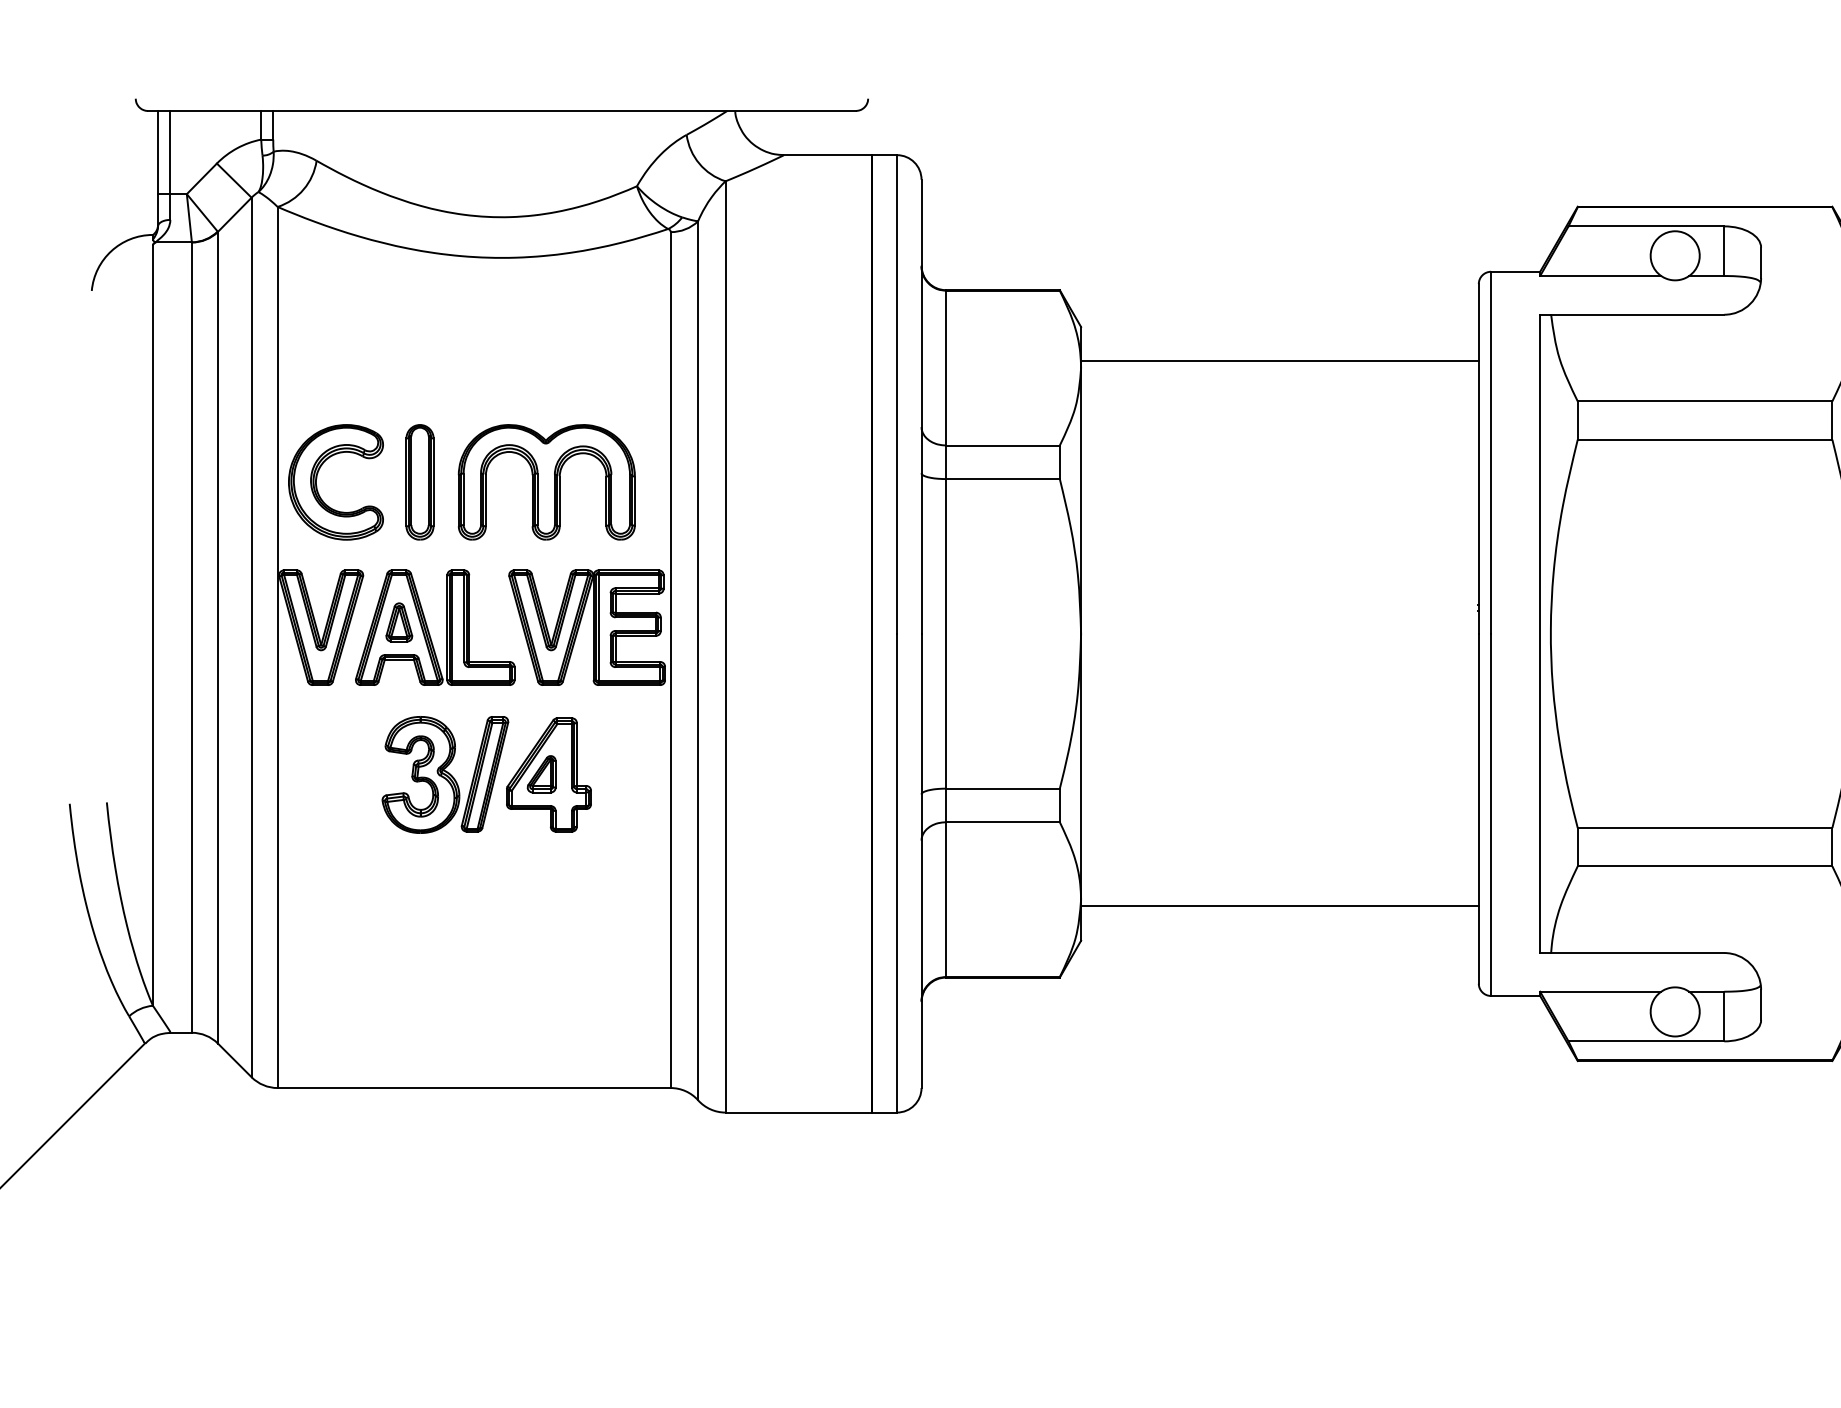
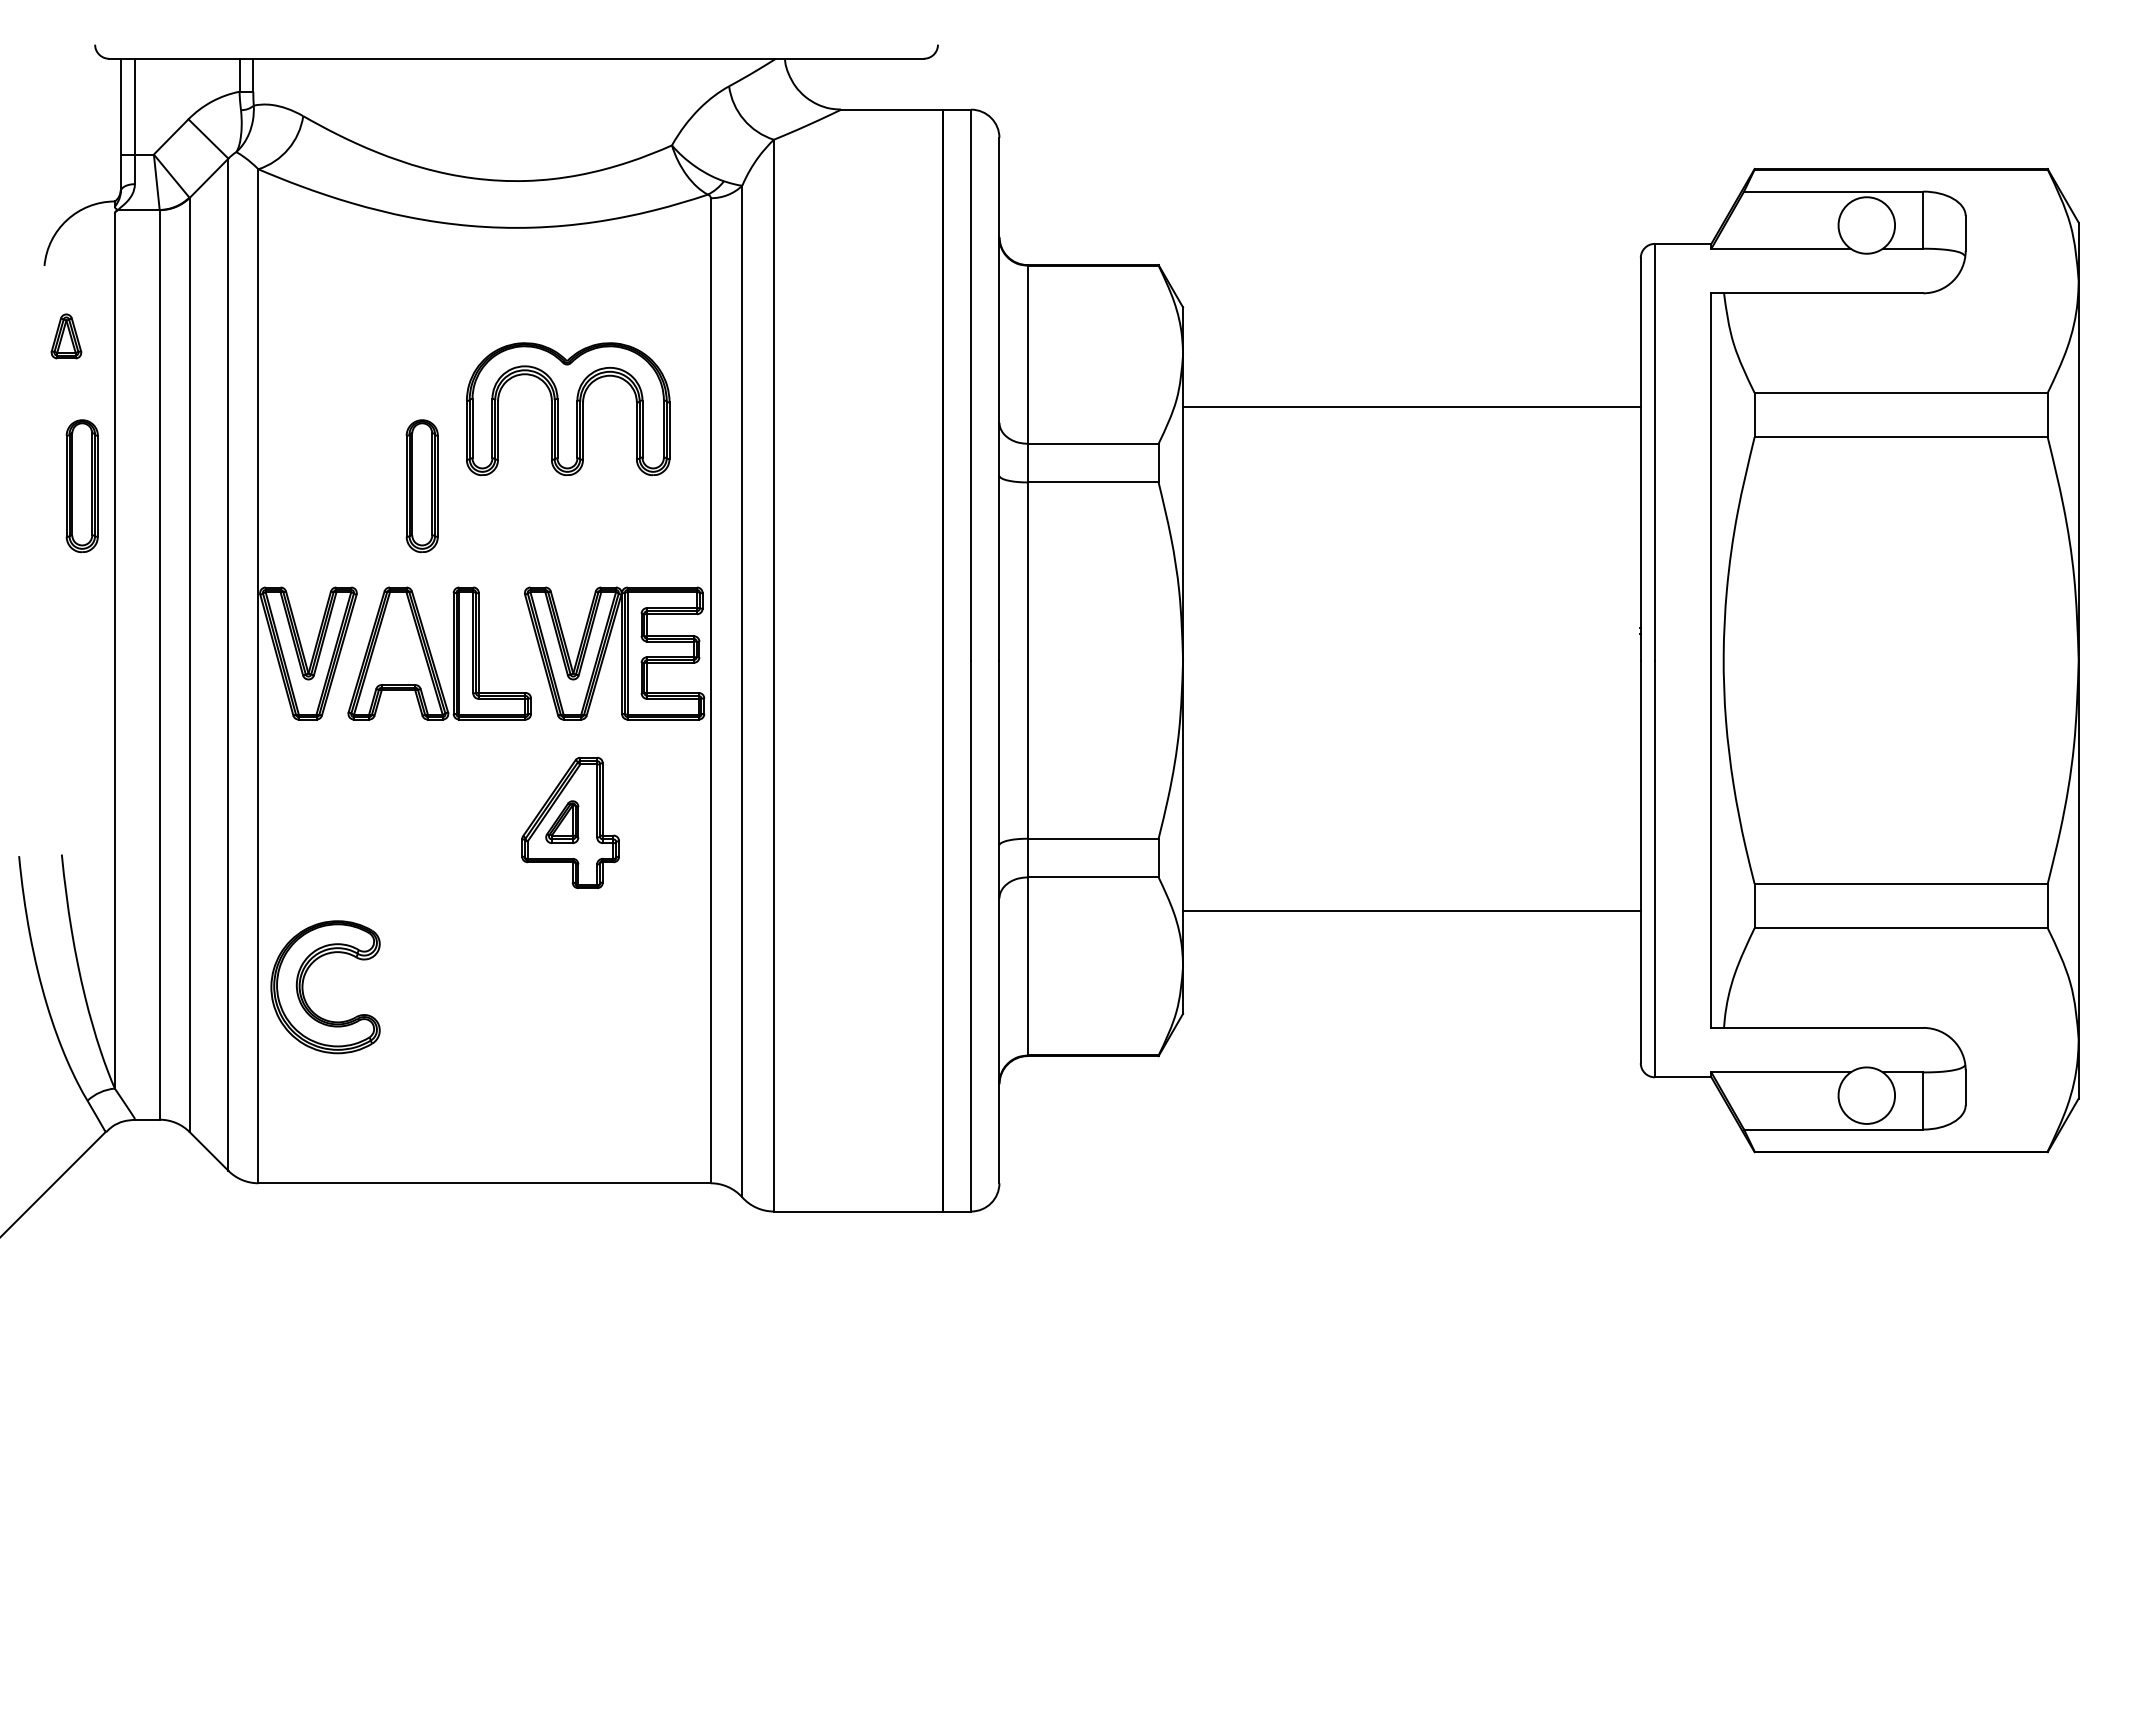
line: (1279, 360) -> (1411, 406), moved
part: (123, 481) -> (81, 485), added
part: (316, 482) -> (303, 987), moved
part: (547, 482) -> (568, 409), moved
part: (399, 622) -> (66, 336), moved
part: (445, 774) -> (451, 822), removed
line: (1279, 906) -> (1411, 911), moved

